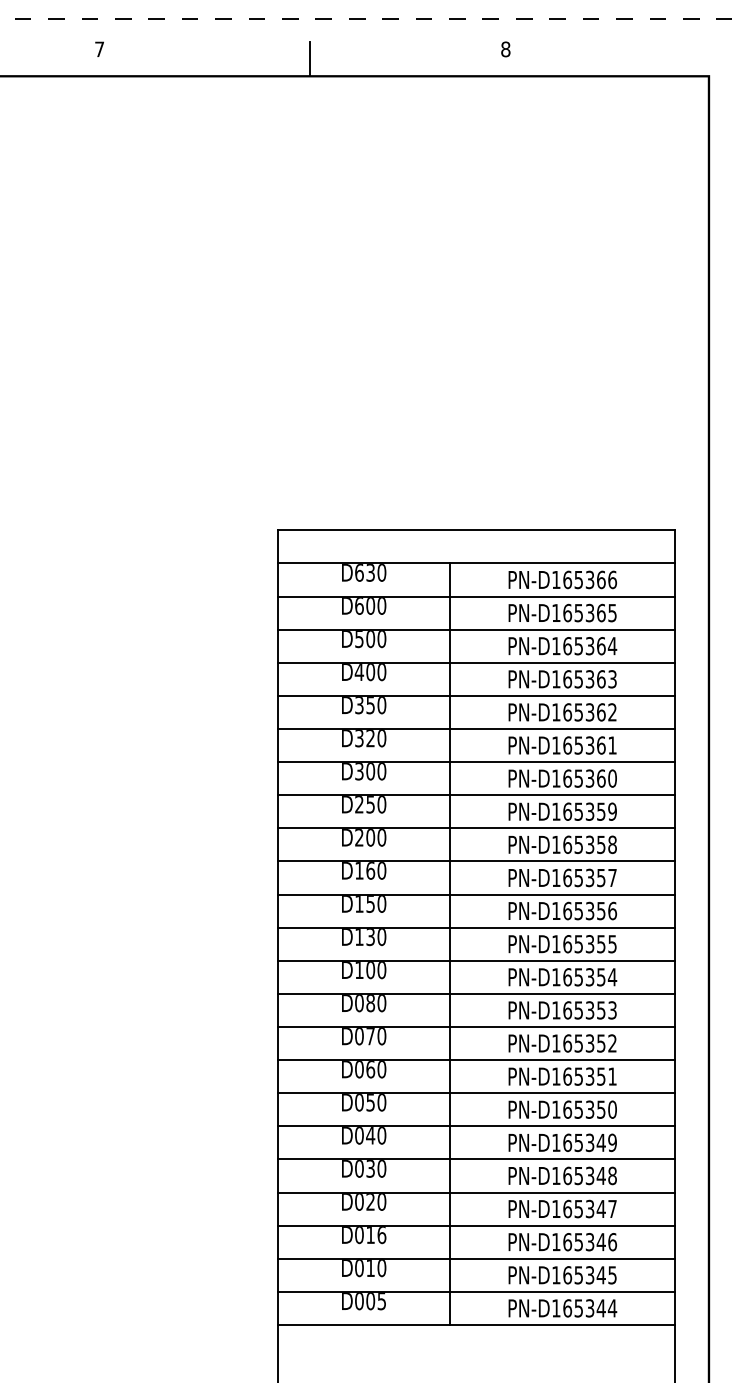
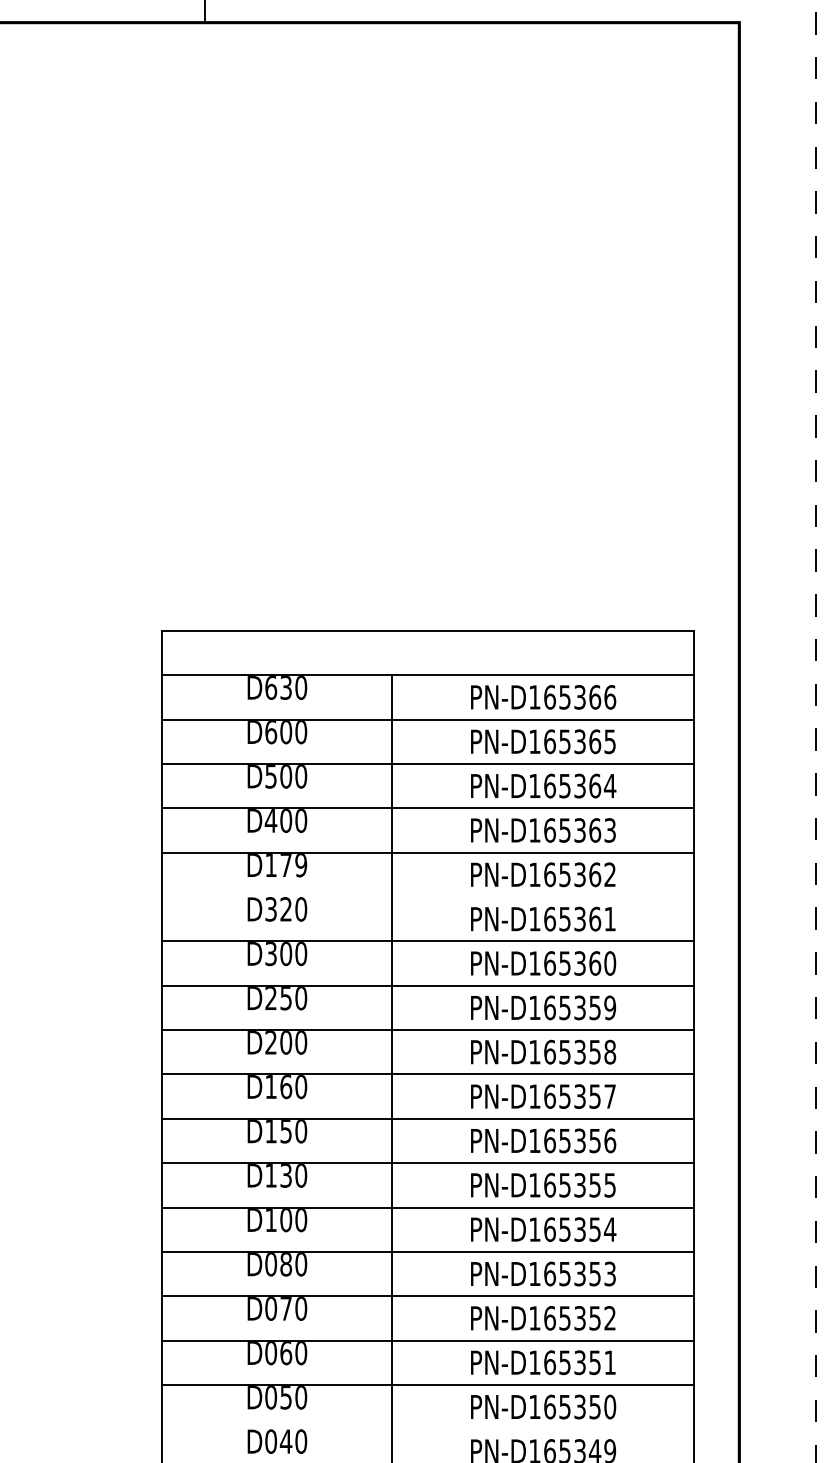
text: (370, 705) -> (285, 865), D350 -> D179
line: (476, 728) -> (427, 896), removed
line: (476, 1126) -> (427, 1429), removed

